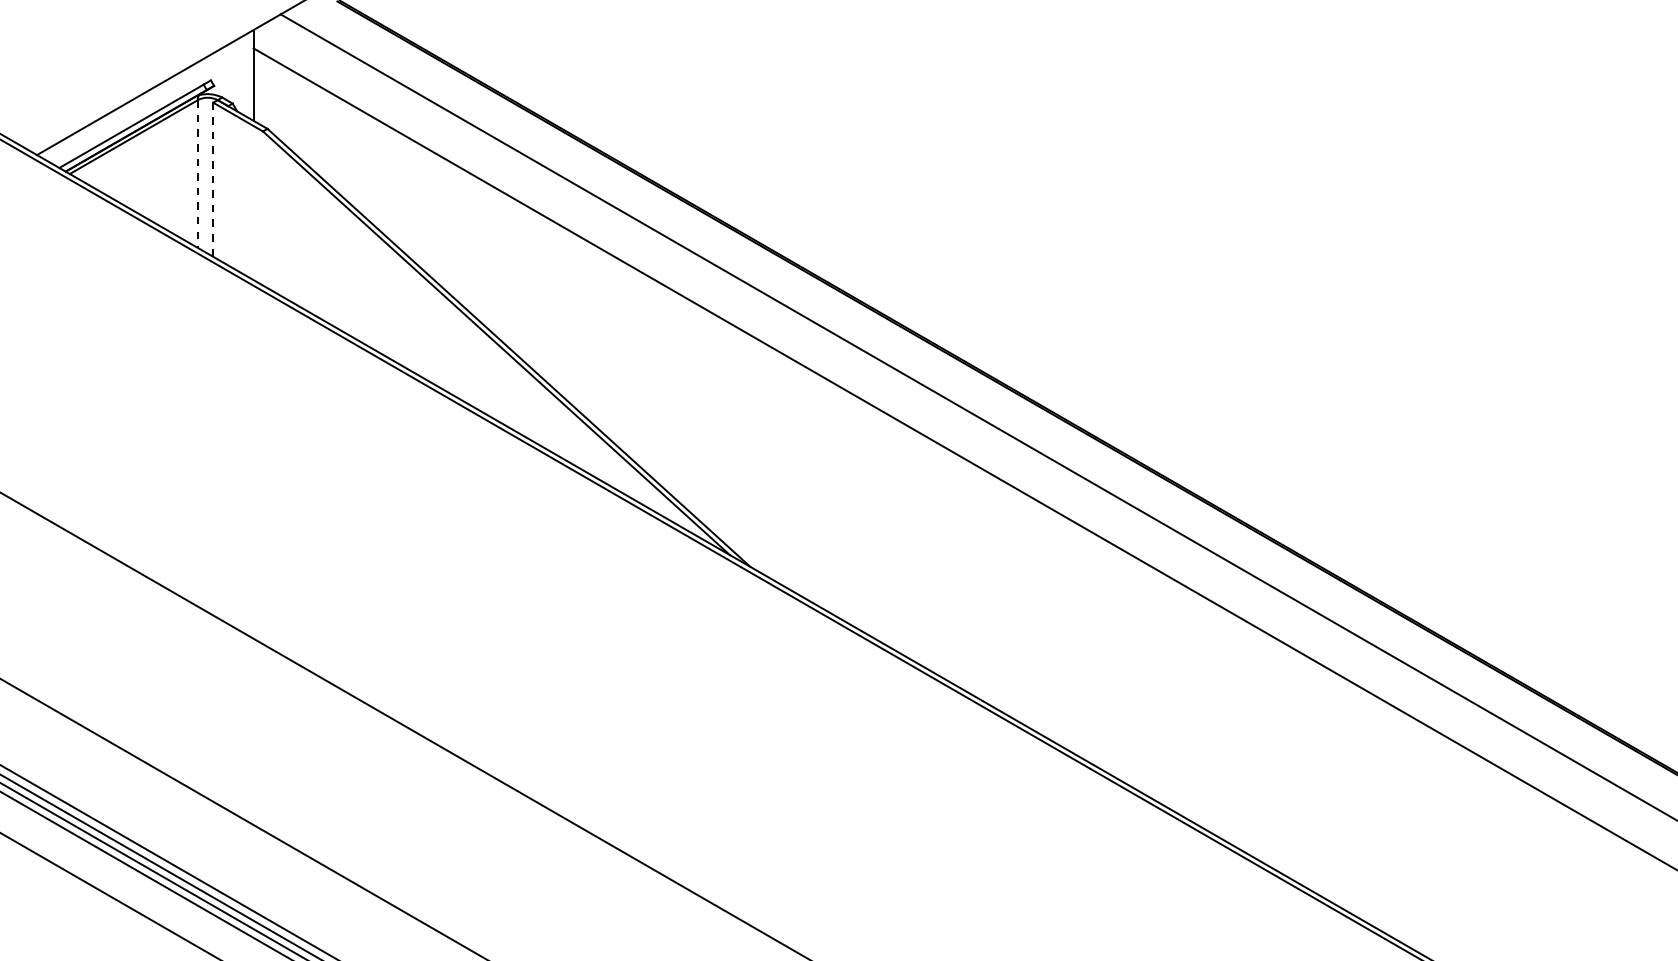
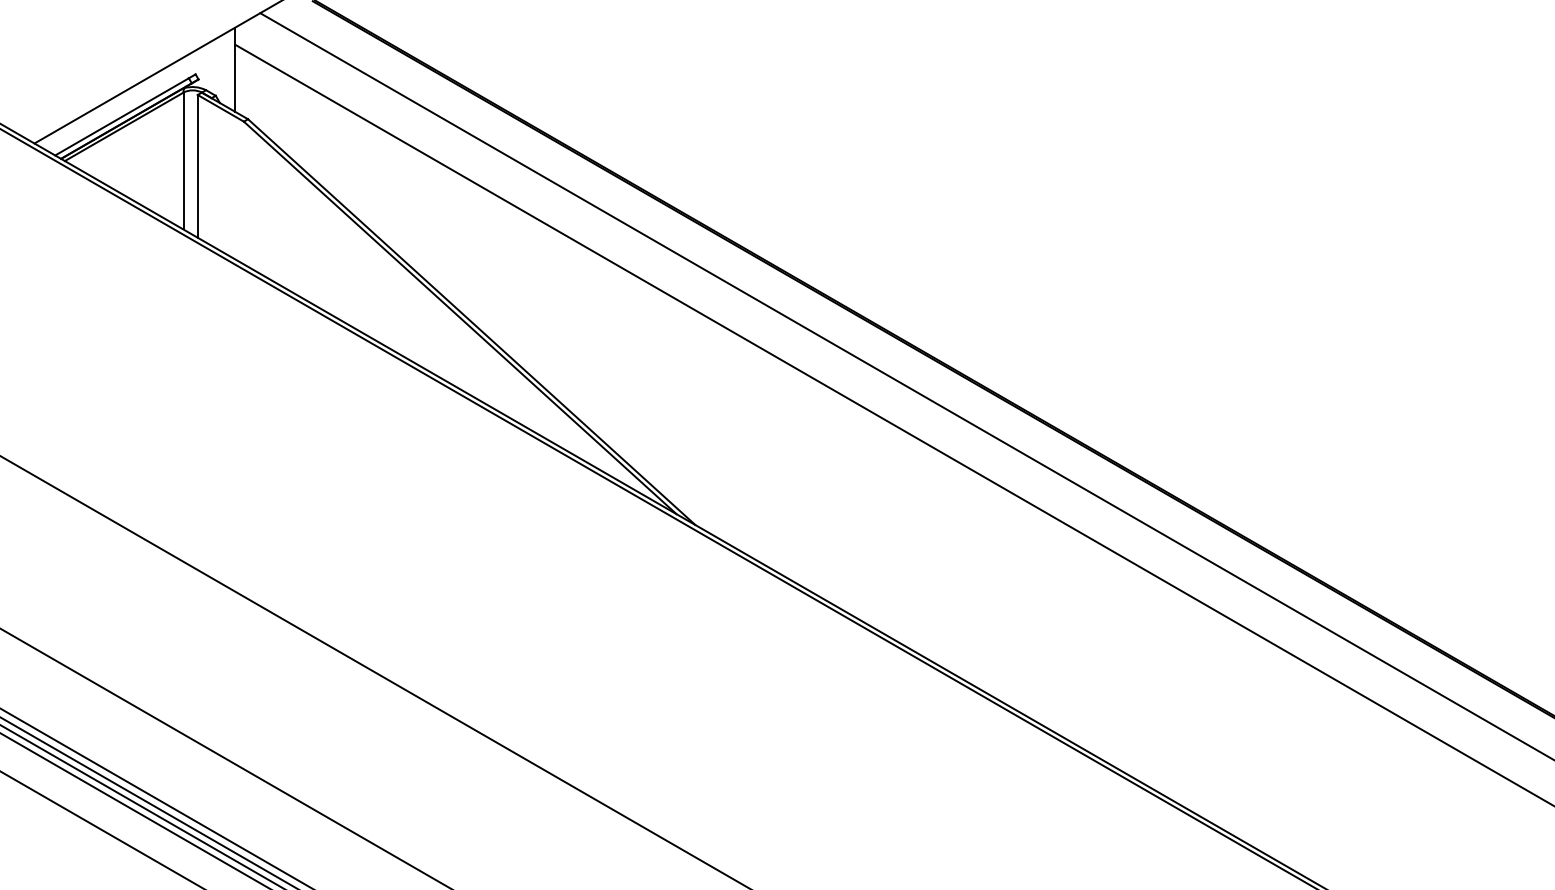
line: (197, 174) -> (183, 161), dashed -> solid
line: (212, 179) -> (197, 166), dashed -> solid

